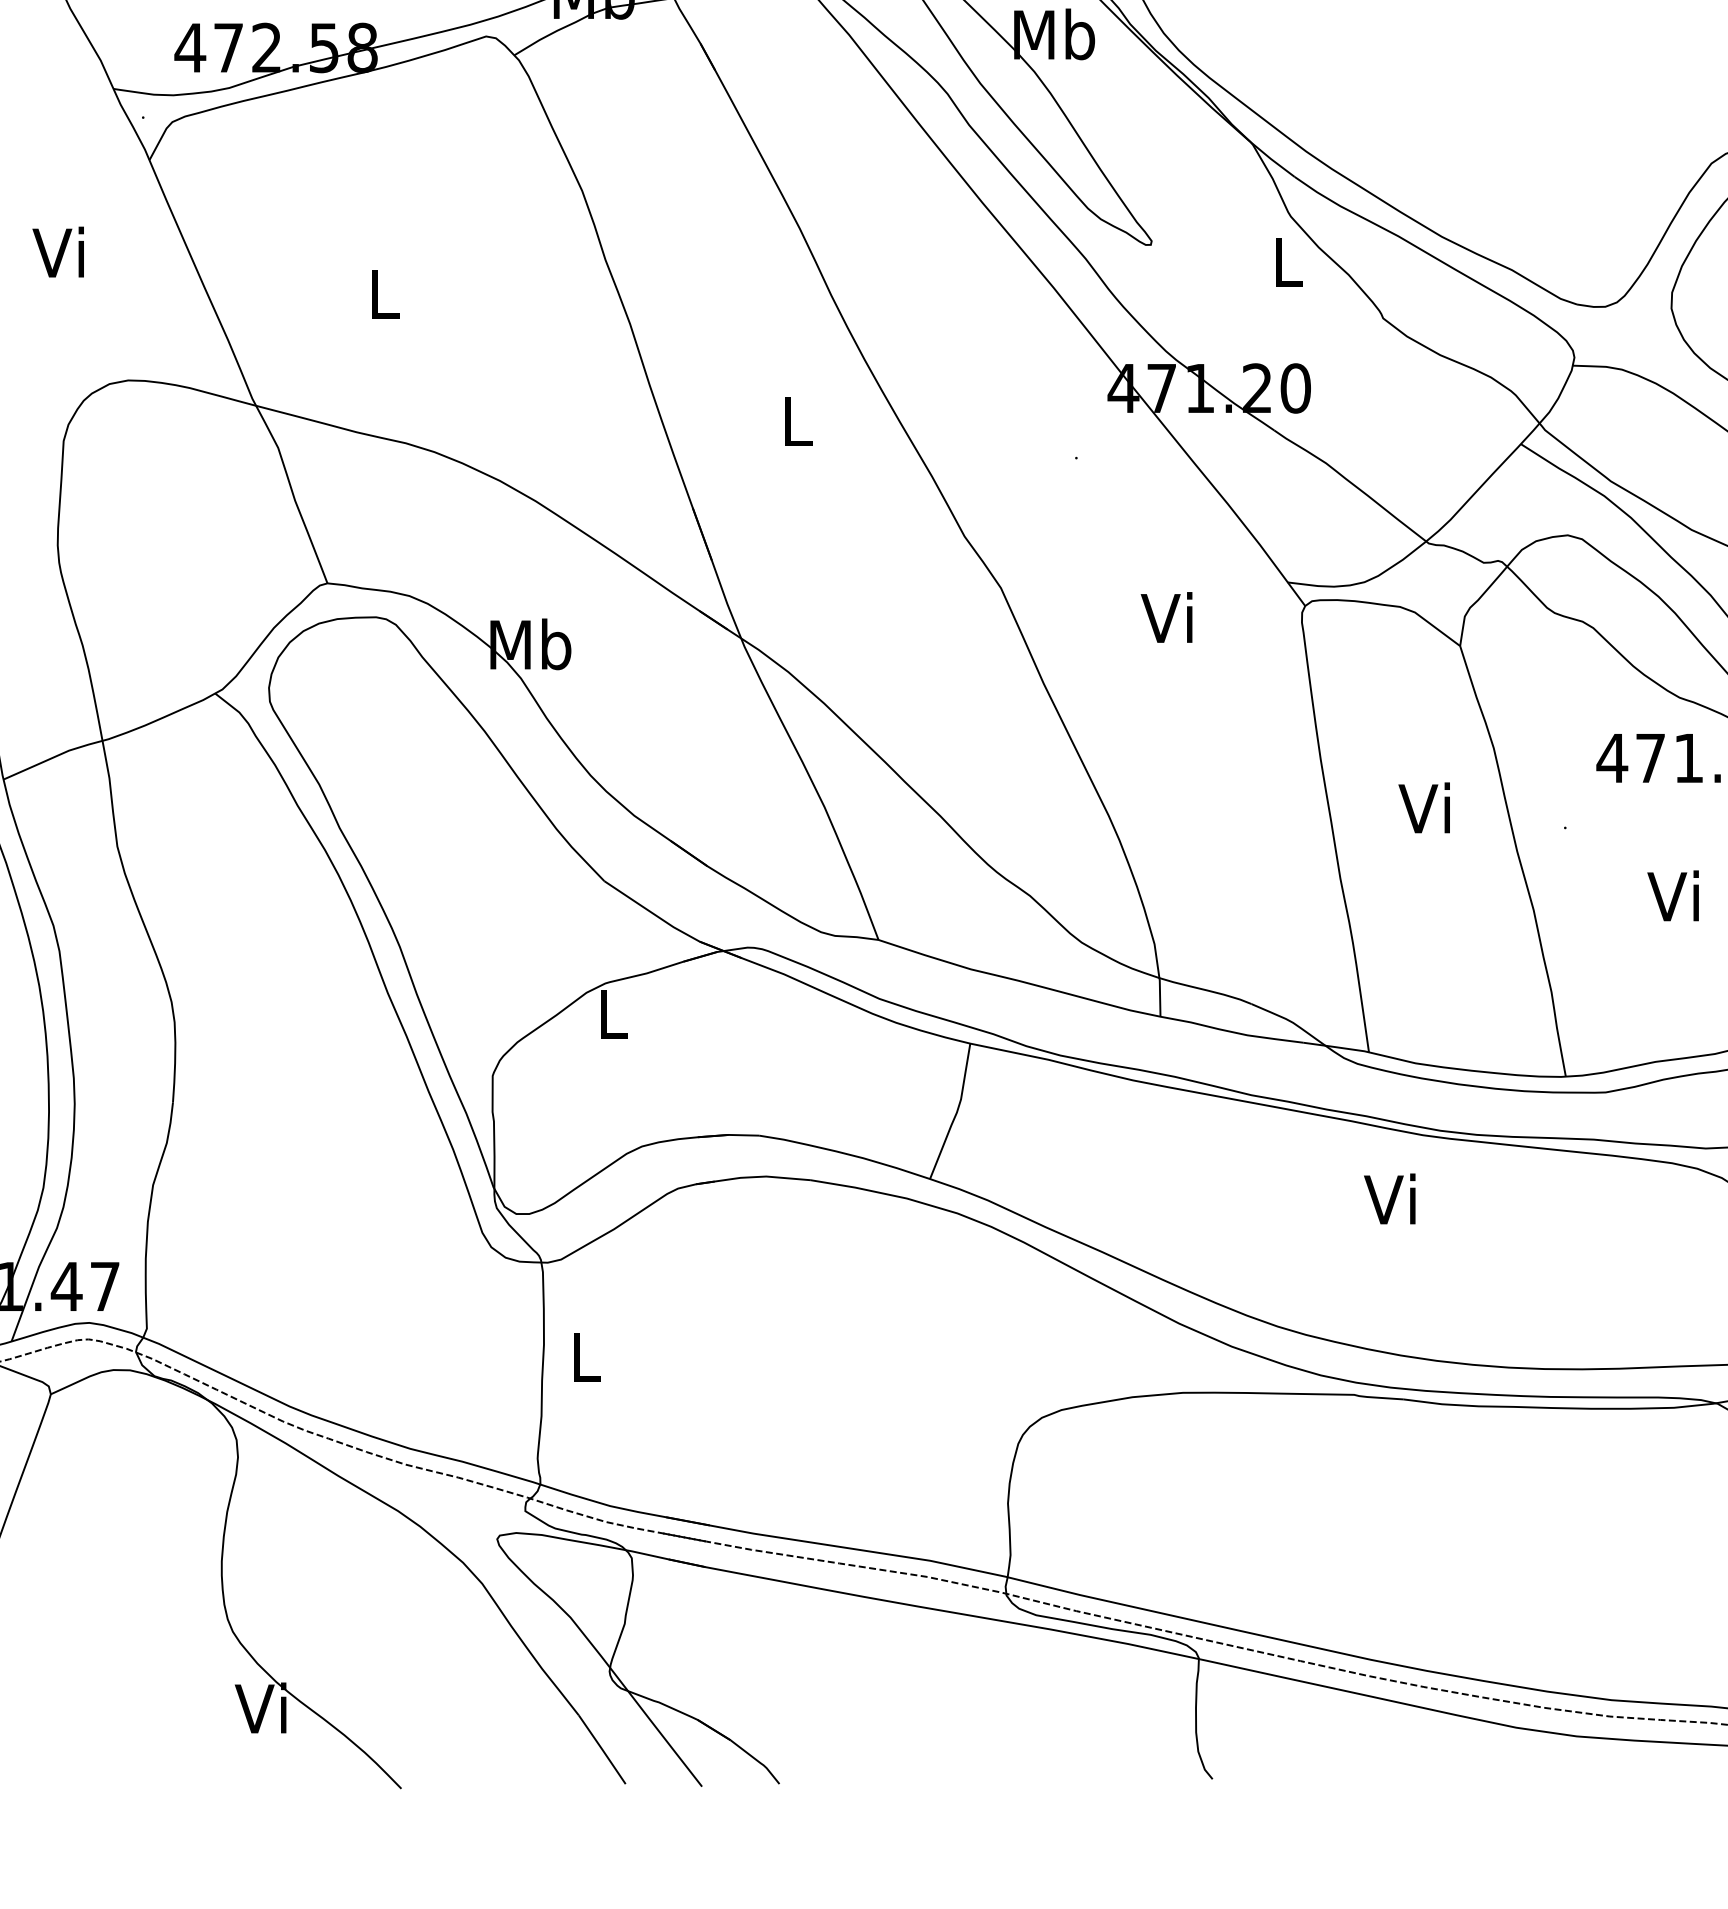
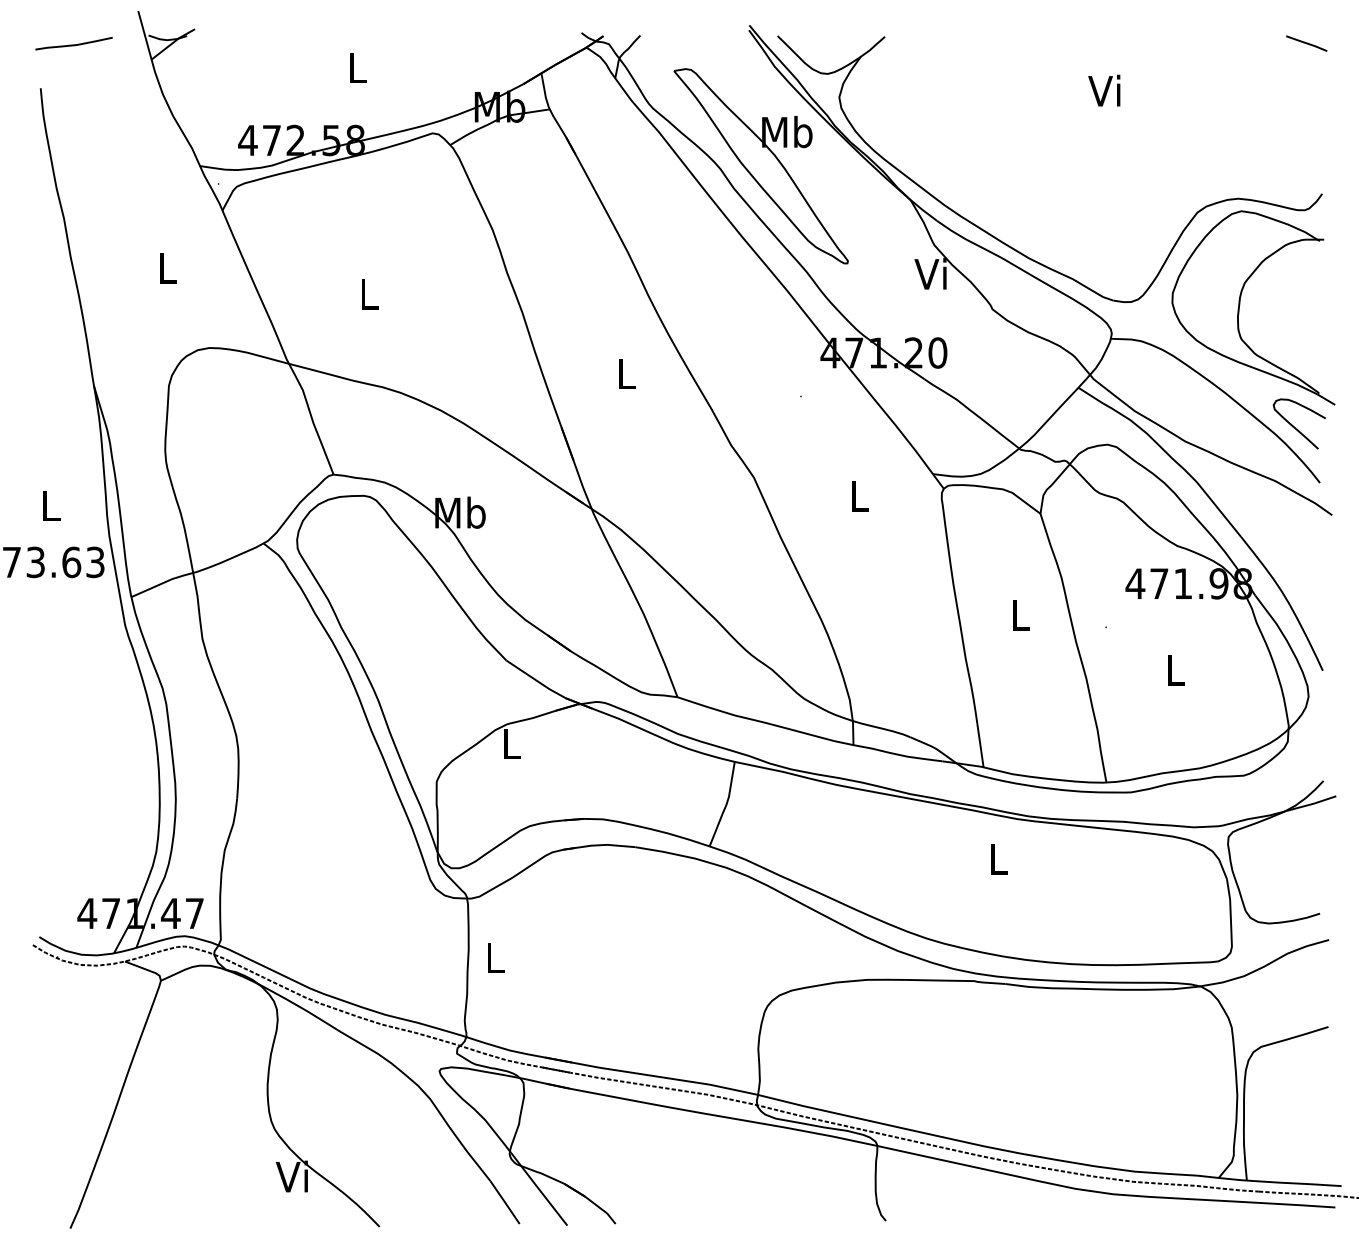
text: (58, 251) -> (165, 267), Vi -> L
text: (1283, 261) -> (930, 273), L -> Vi
text: (1166, 616) -> (857, 495), Vi -> L
text: (1424, 807) -> (1018, 614), Vi -> L
text: (1673, 895) -> (1173, 669), Vi -> L
text: (1389, 1198) -> (996, 858), Vi -> L

